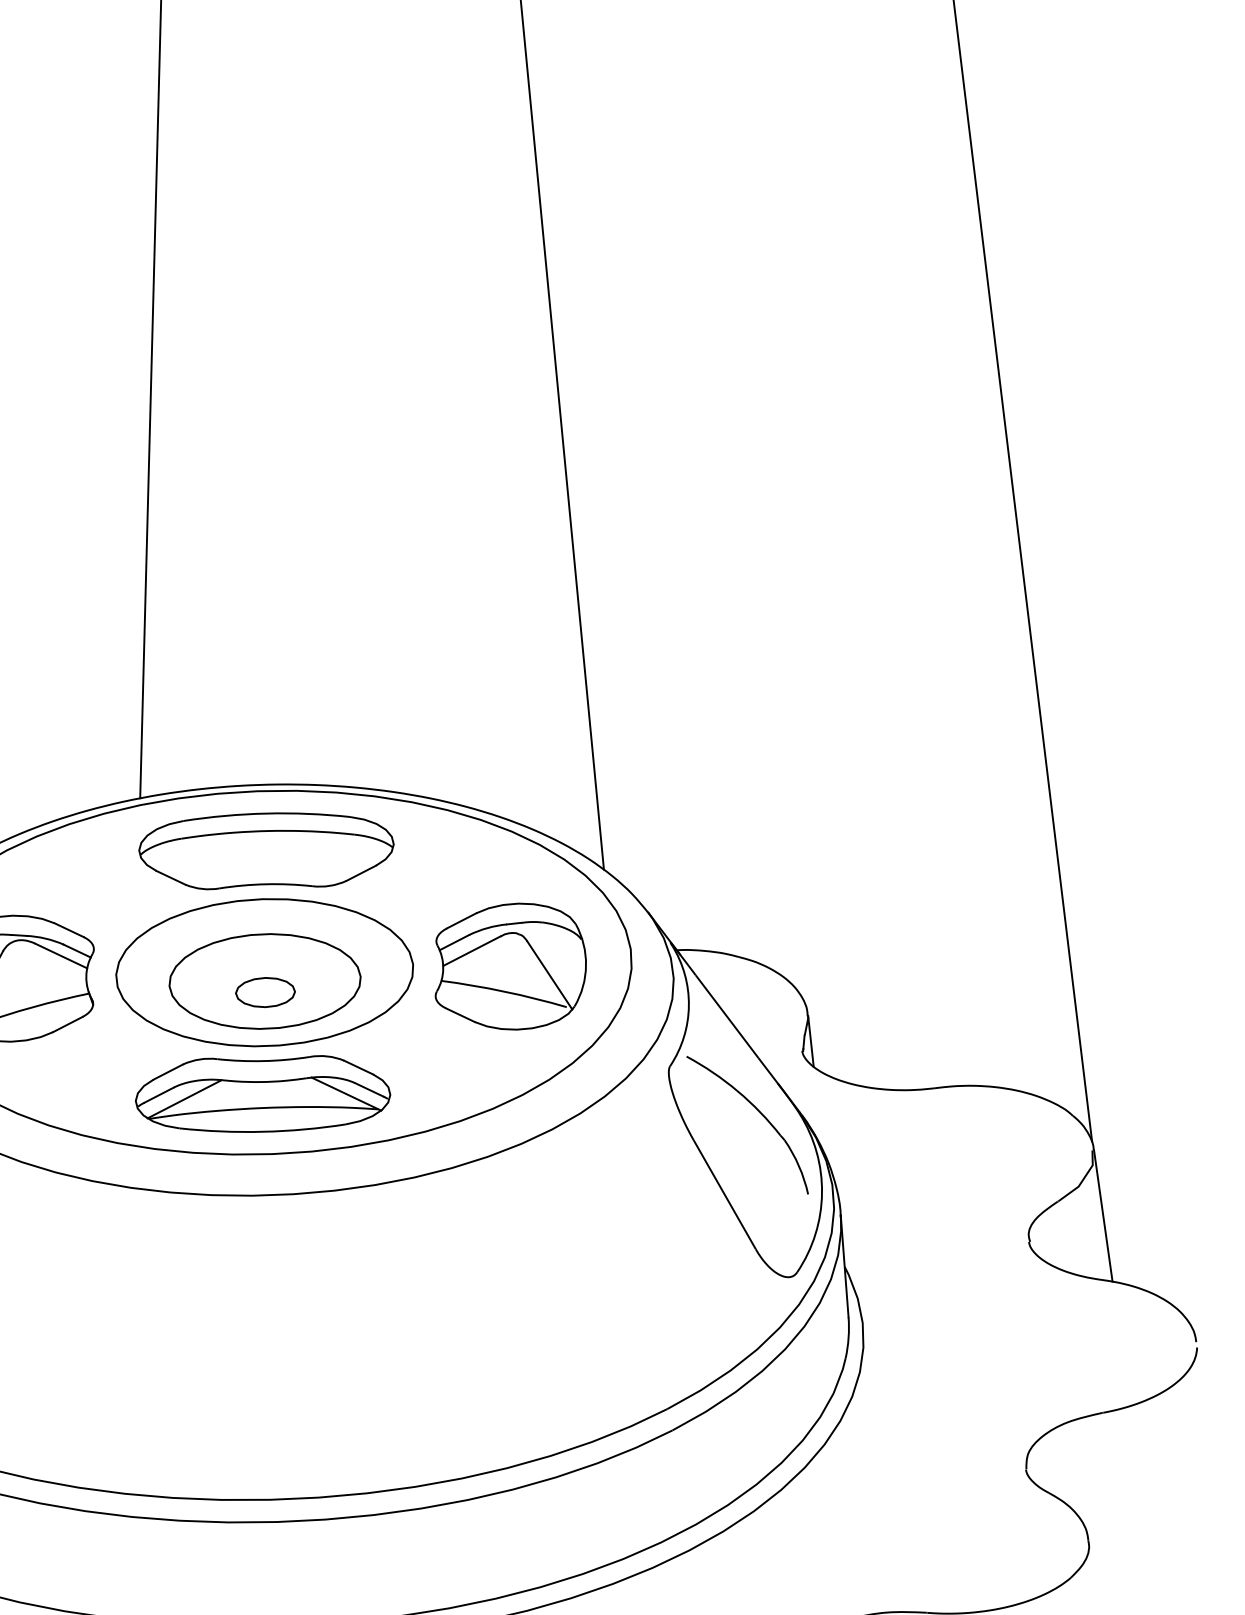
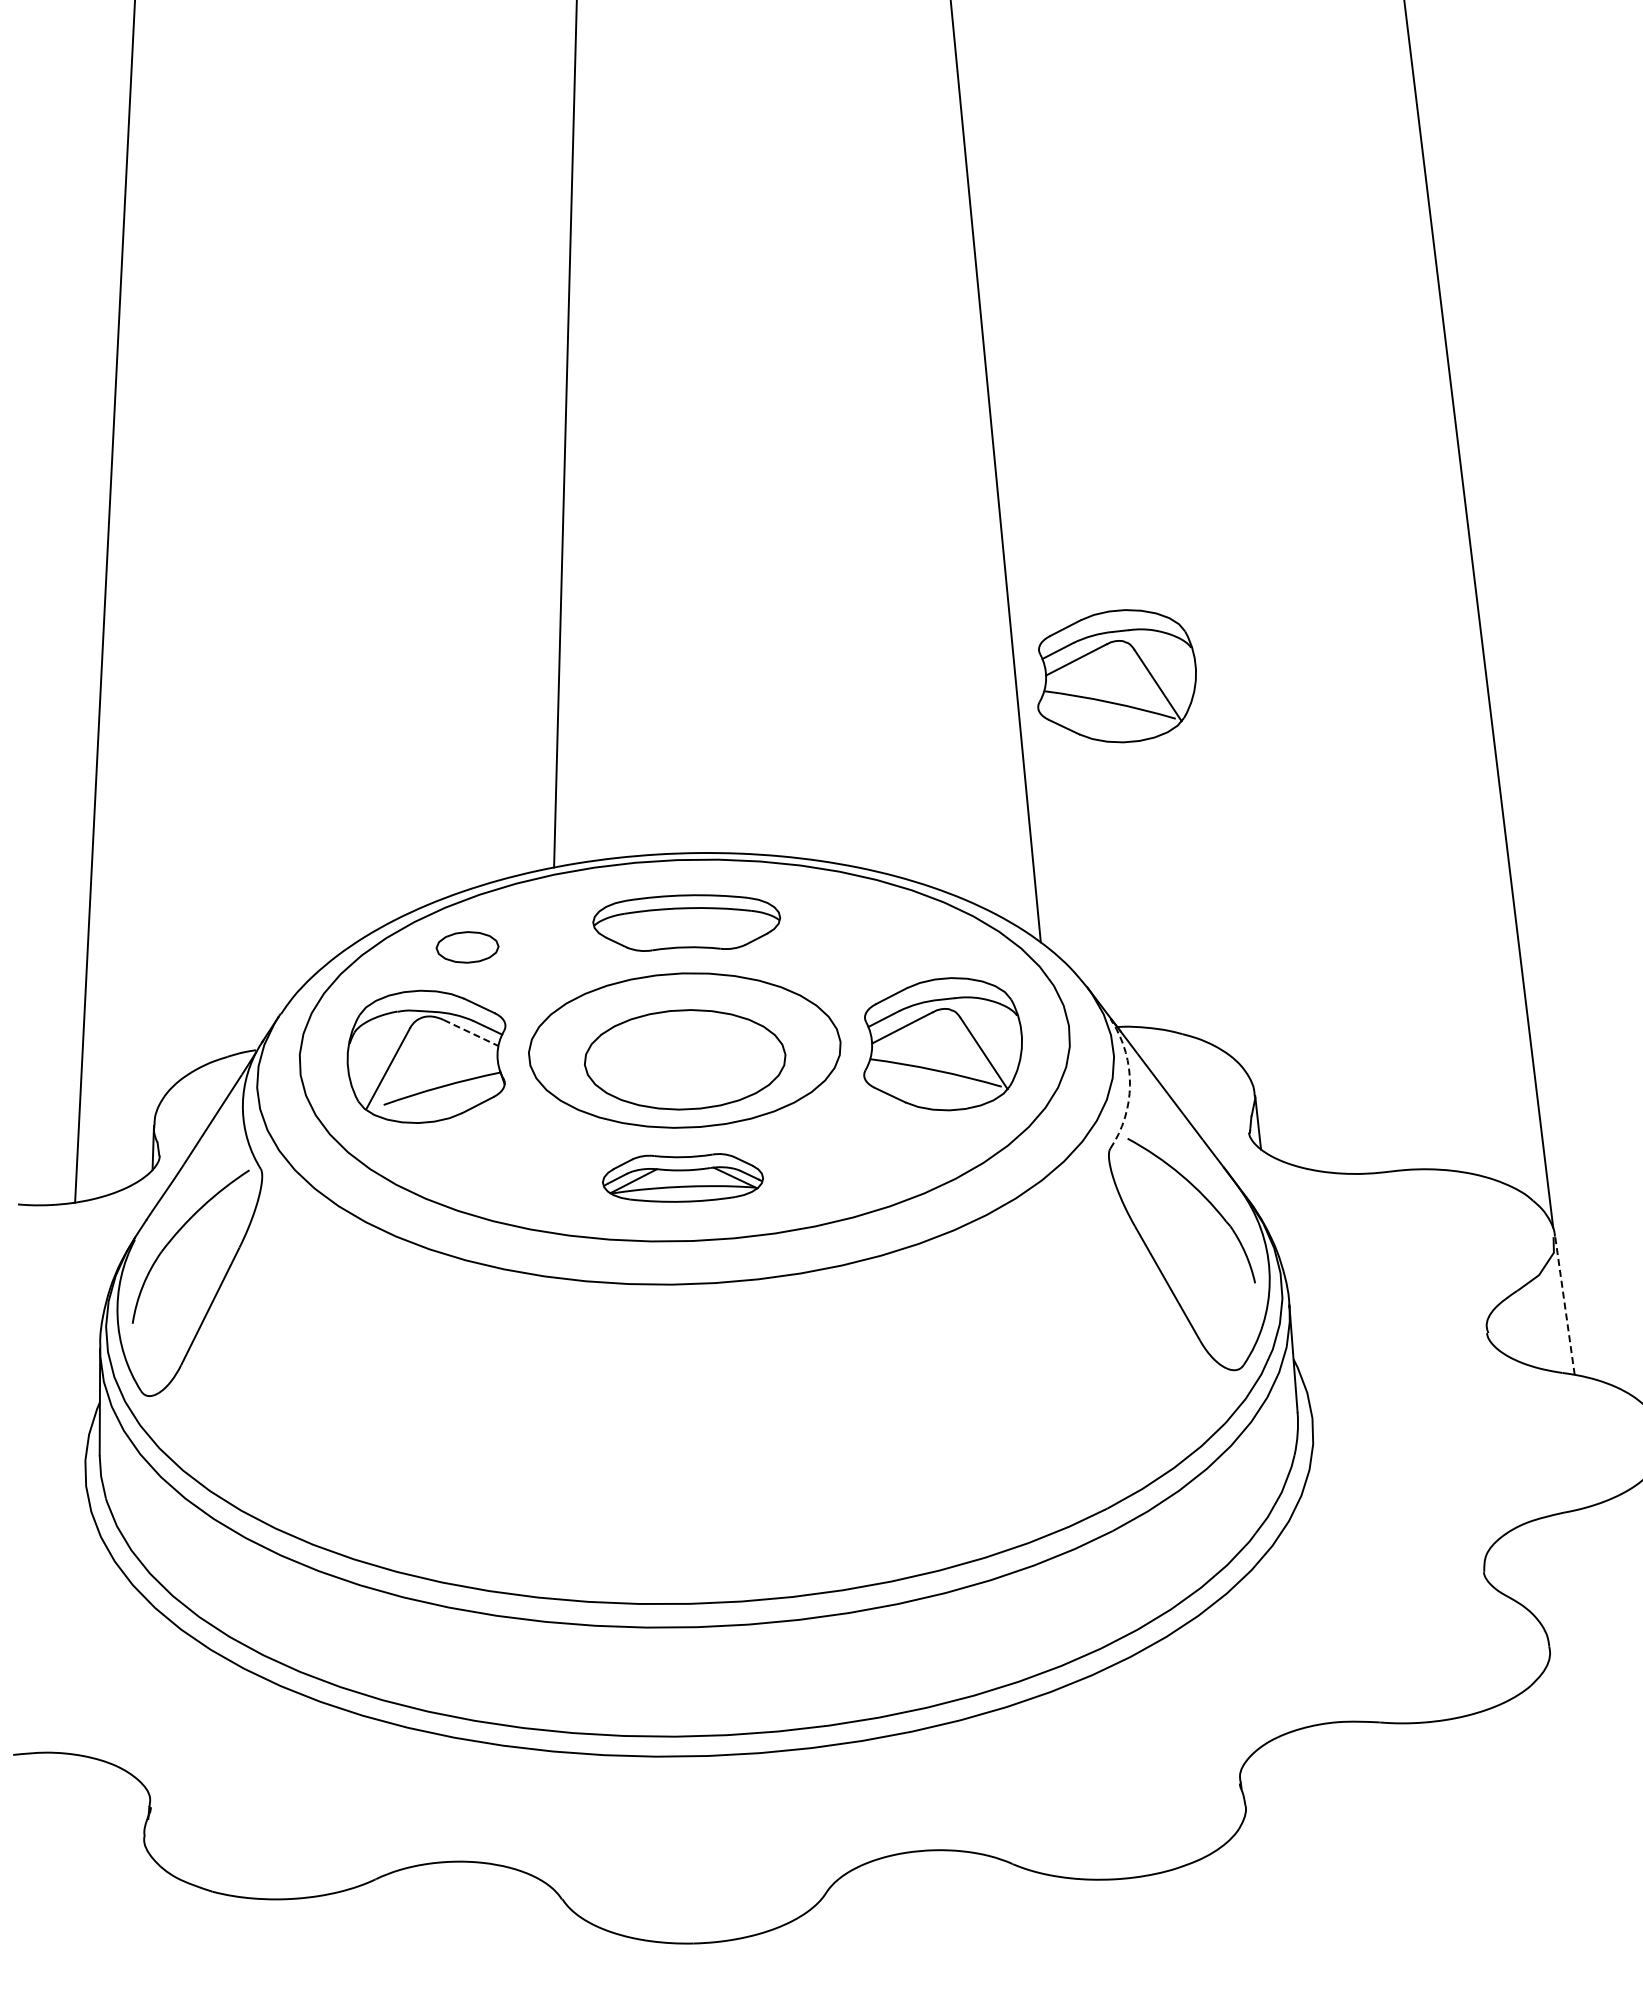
part: (676, 616) -> (1116, 676), added
part: (266, 850) -> (686, 922), size x0.7
line: (61, 956) -> (471, 1033), solid -> dashed
part: (265, 992) -> (467, 947), moved
arc: (689, 1005) -> (1130, 1085), solid -> dashed
part: (262, 1093) -> (682, 1177), size x0.6
line: (1102, 1215) -> (1564, 1305), solid -> dashed

